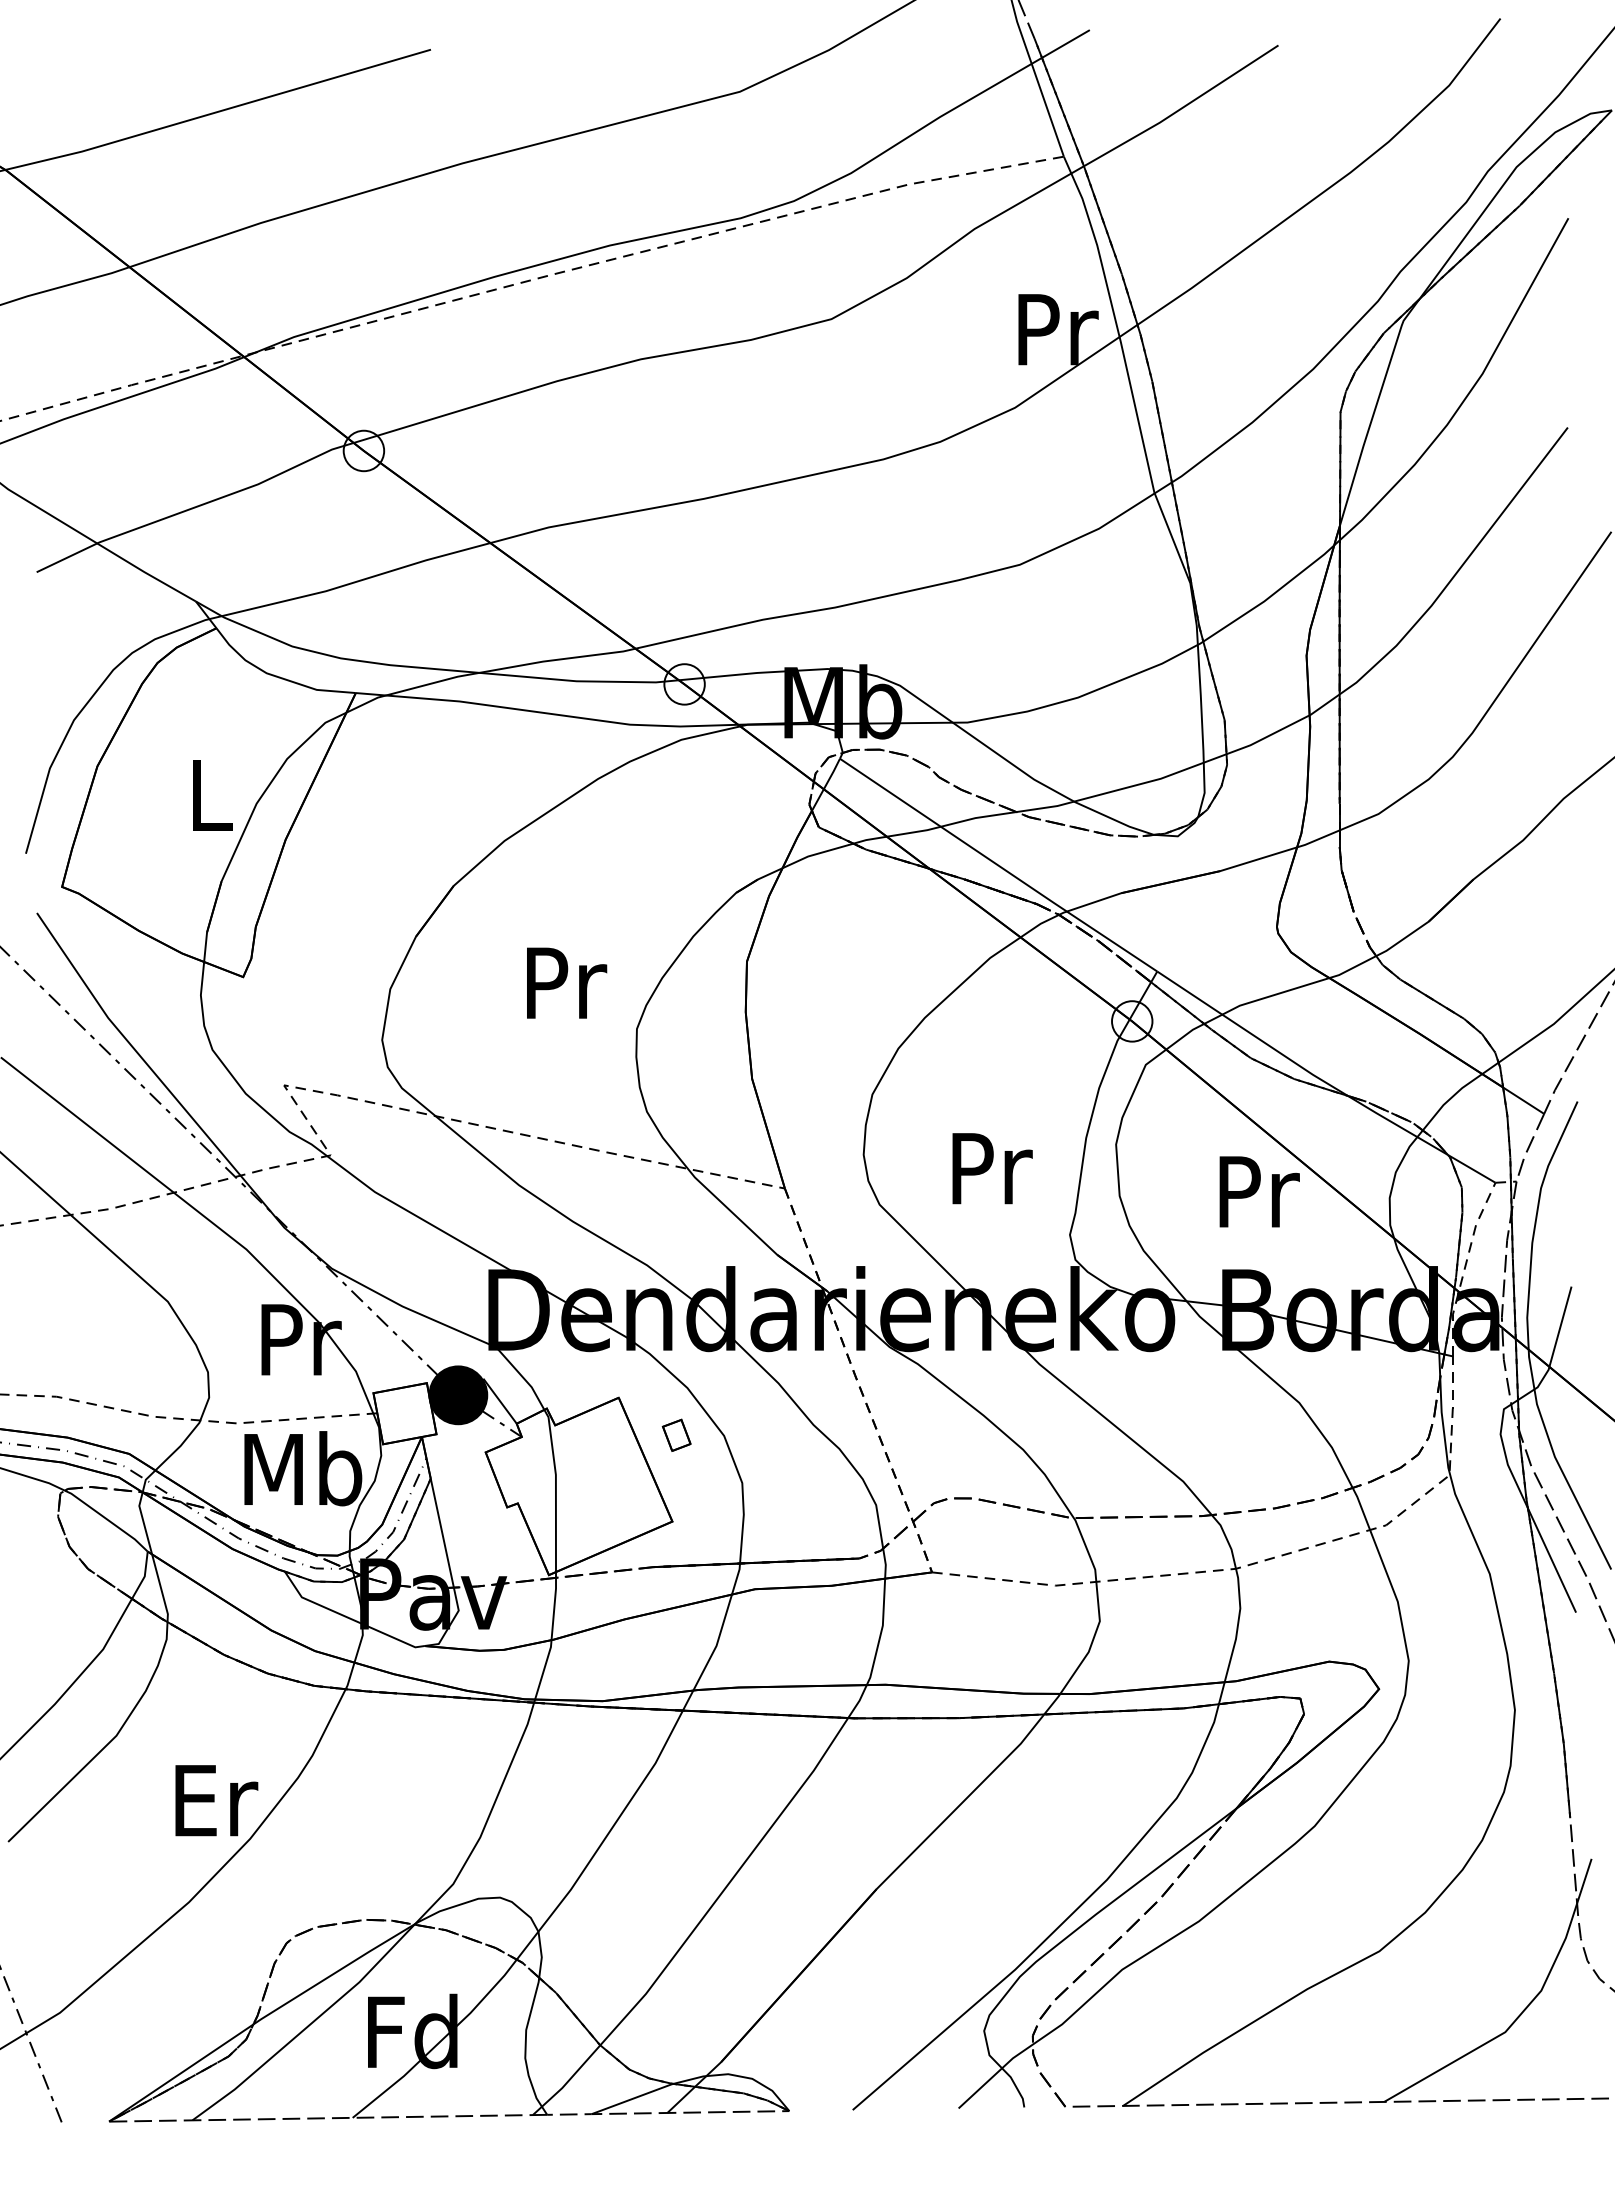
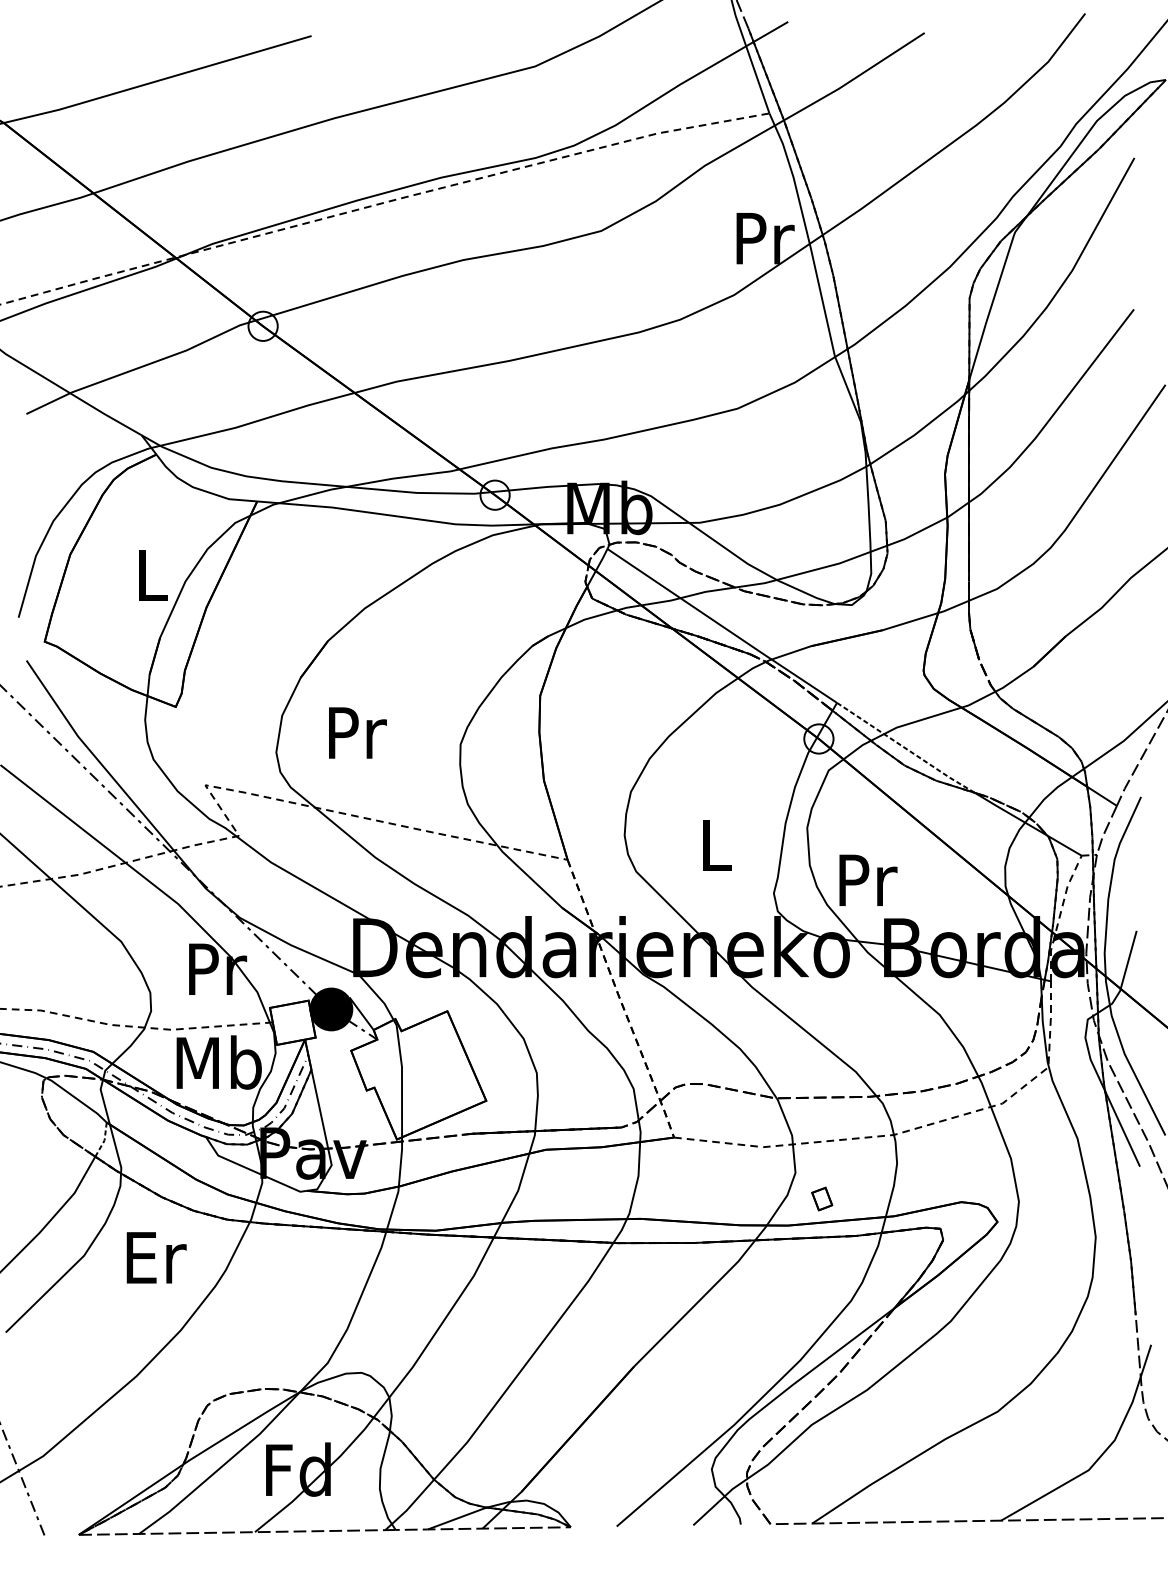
text: (567, 982) -> (358, 732), moved
line: (1253, 1035) -> (906, 749), solid -> dashed
text: (992, 1168) -> (717, 845), Pr -> L
text: (1259, 1191) -> (868, 880), moved
part: (676, 1434) -> (821, 1198), moved
line: (144, 1576) -> (104, 1140), solid -> dashed
text: (216, 1800) -> (156, 1257), moved

